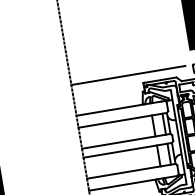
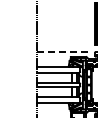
line: (129, 75) -> (64, 52), solid -> dashed

